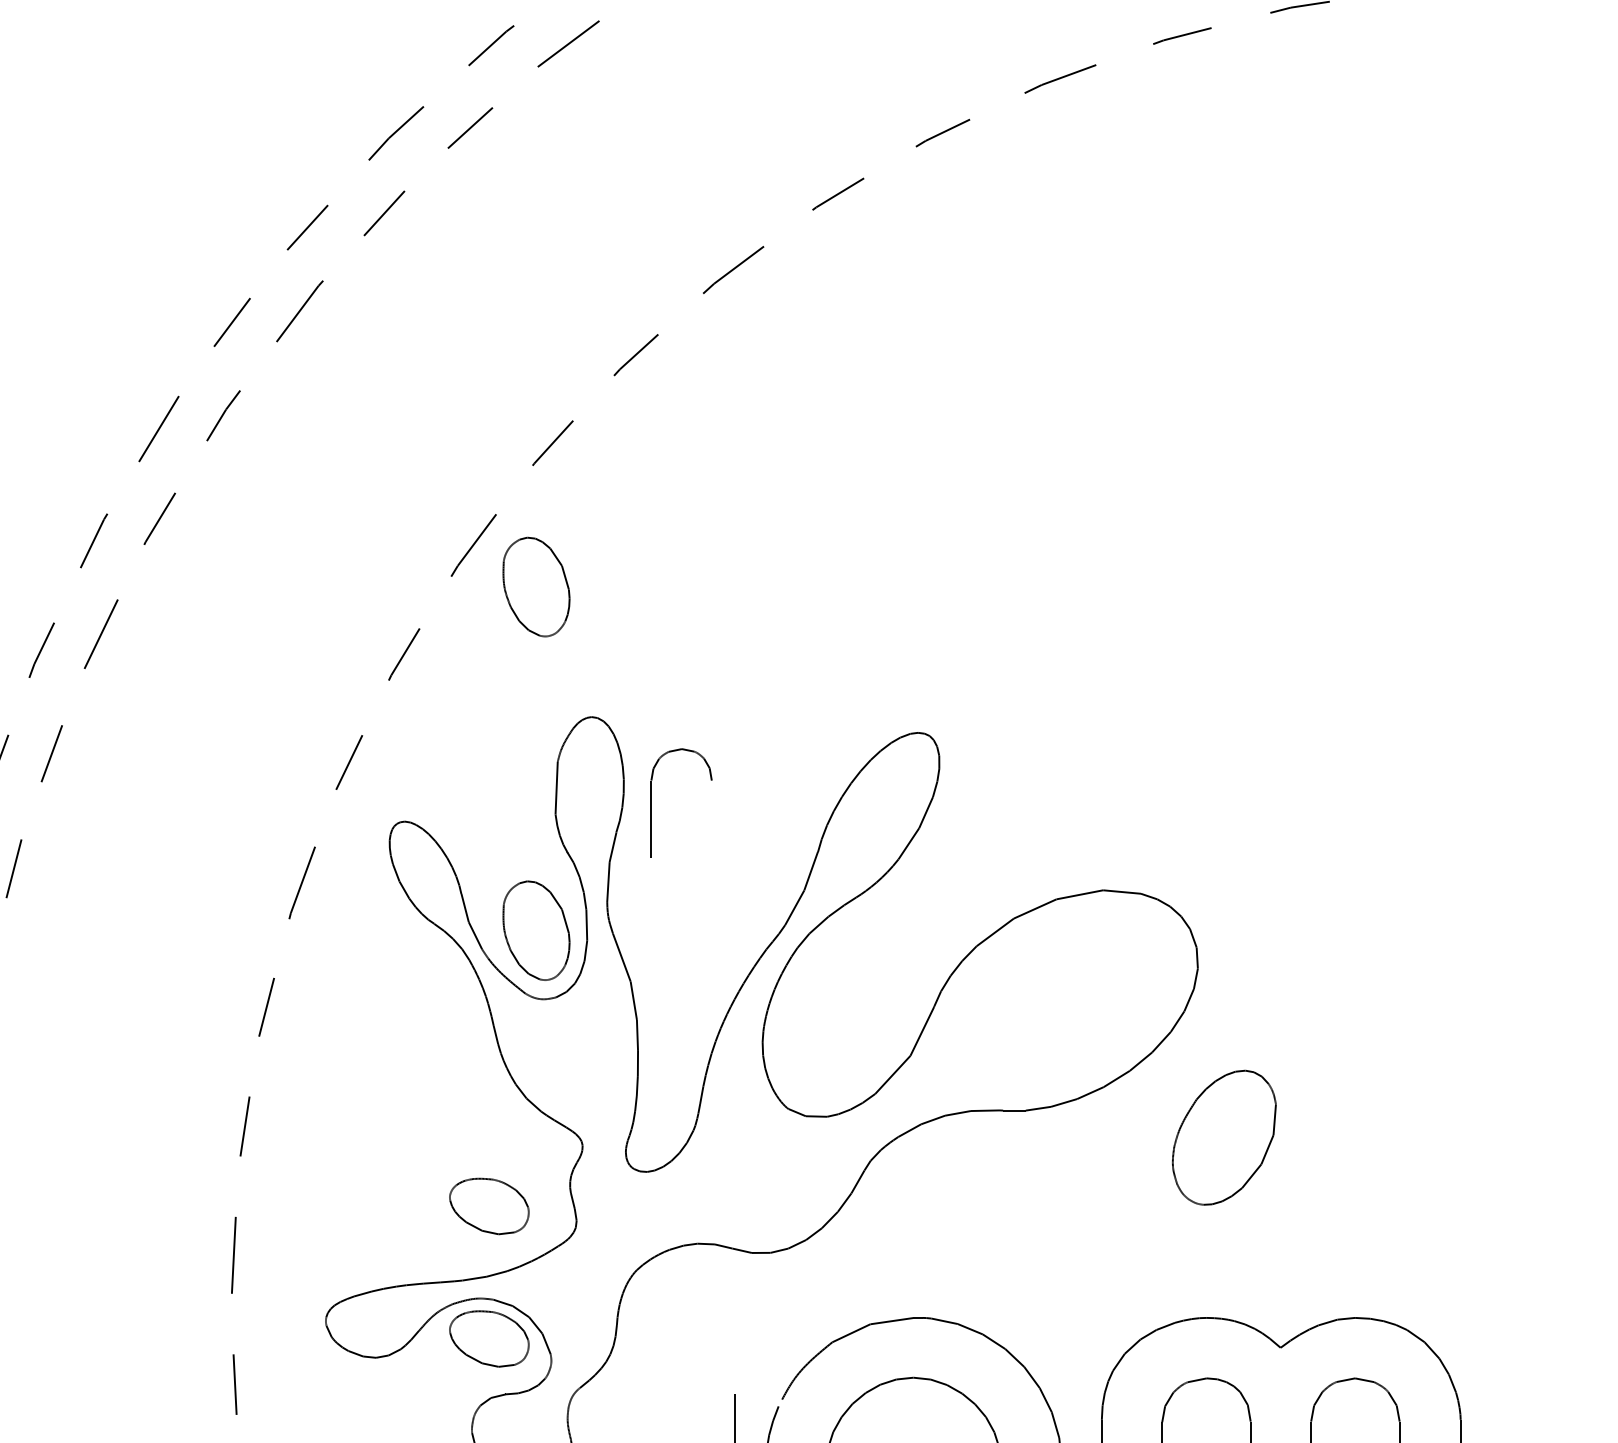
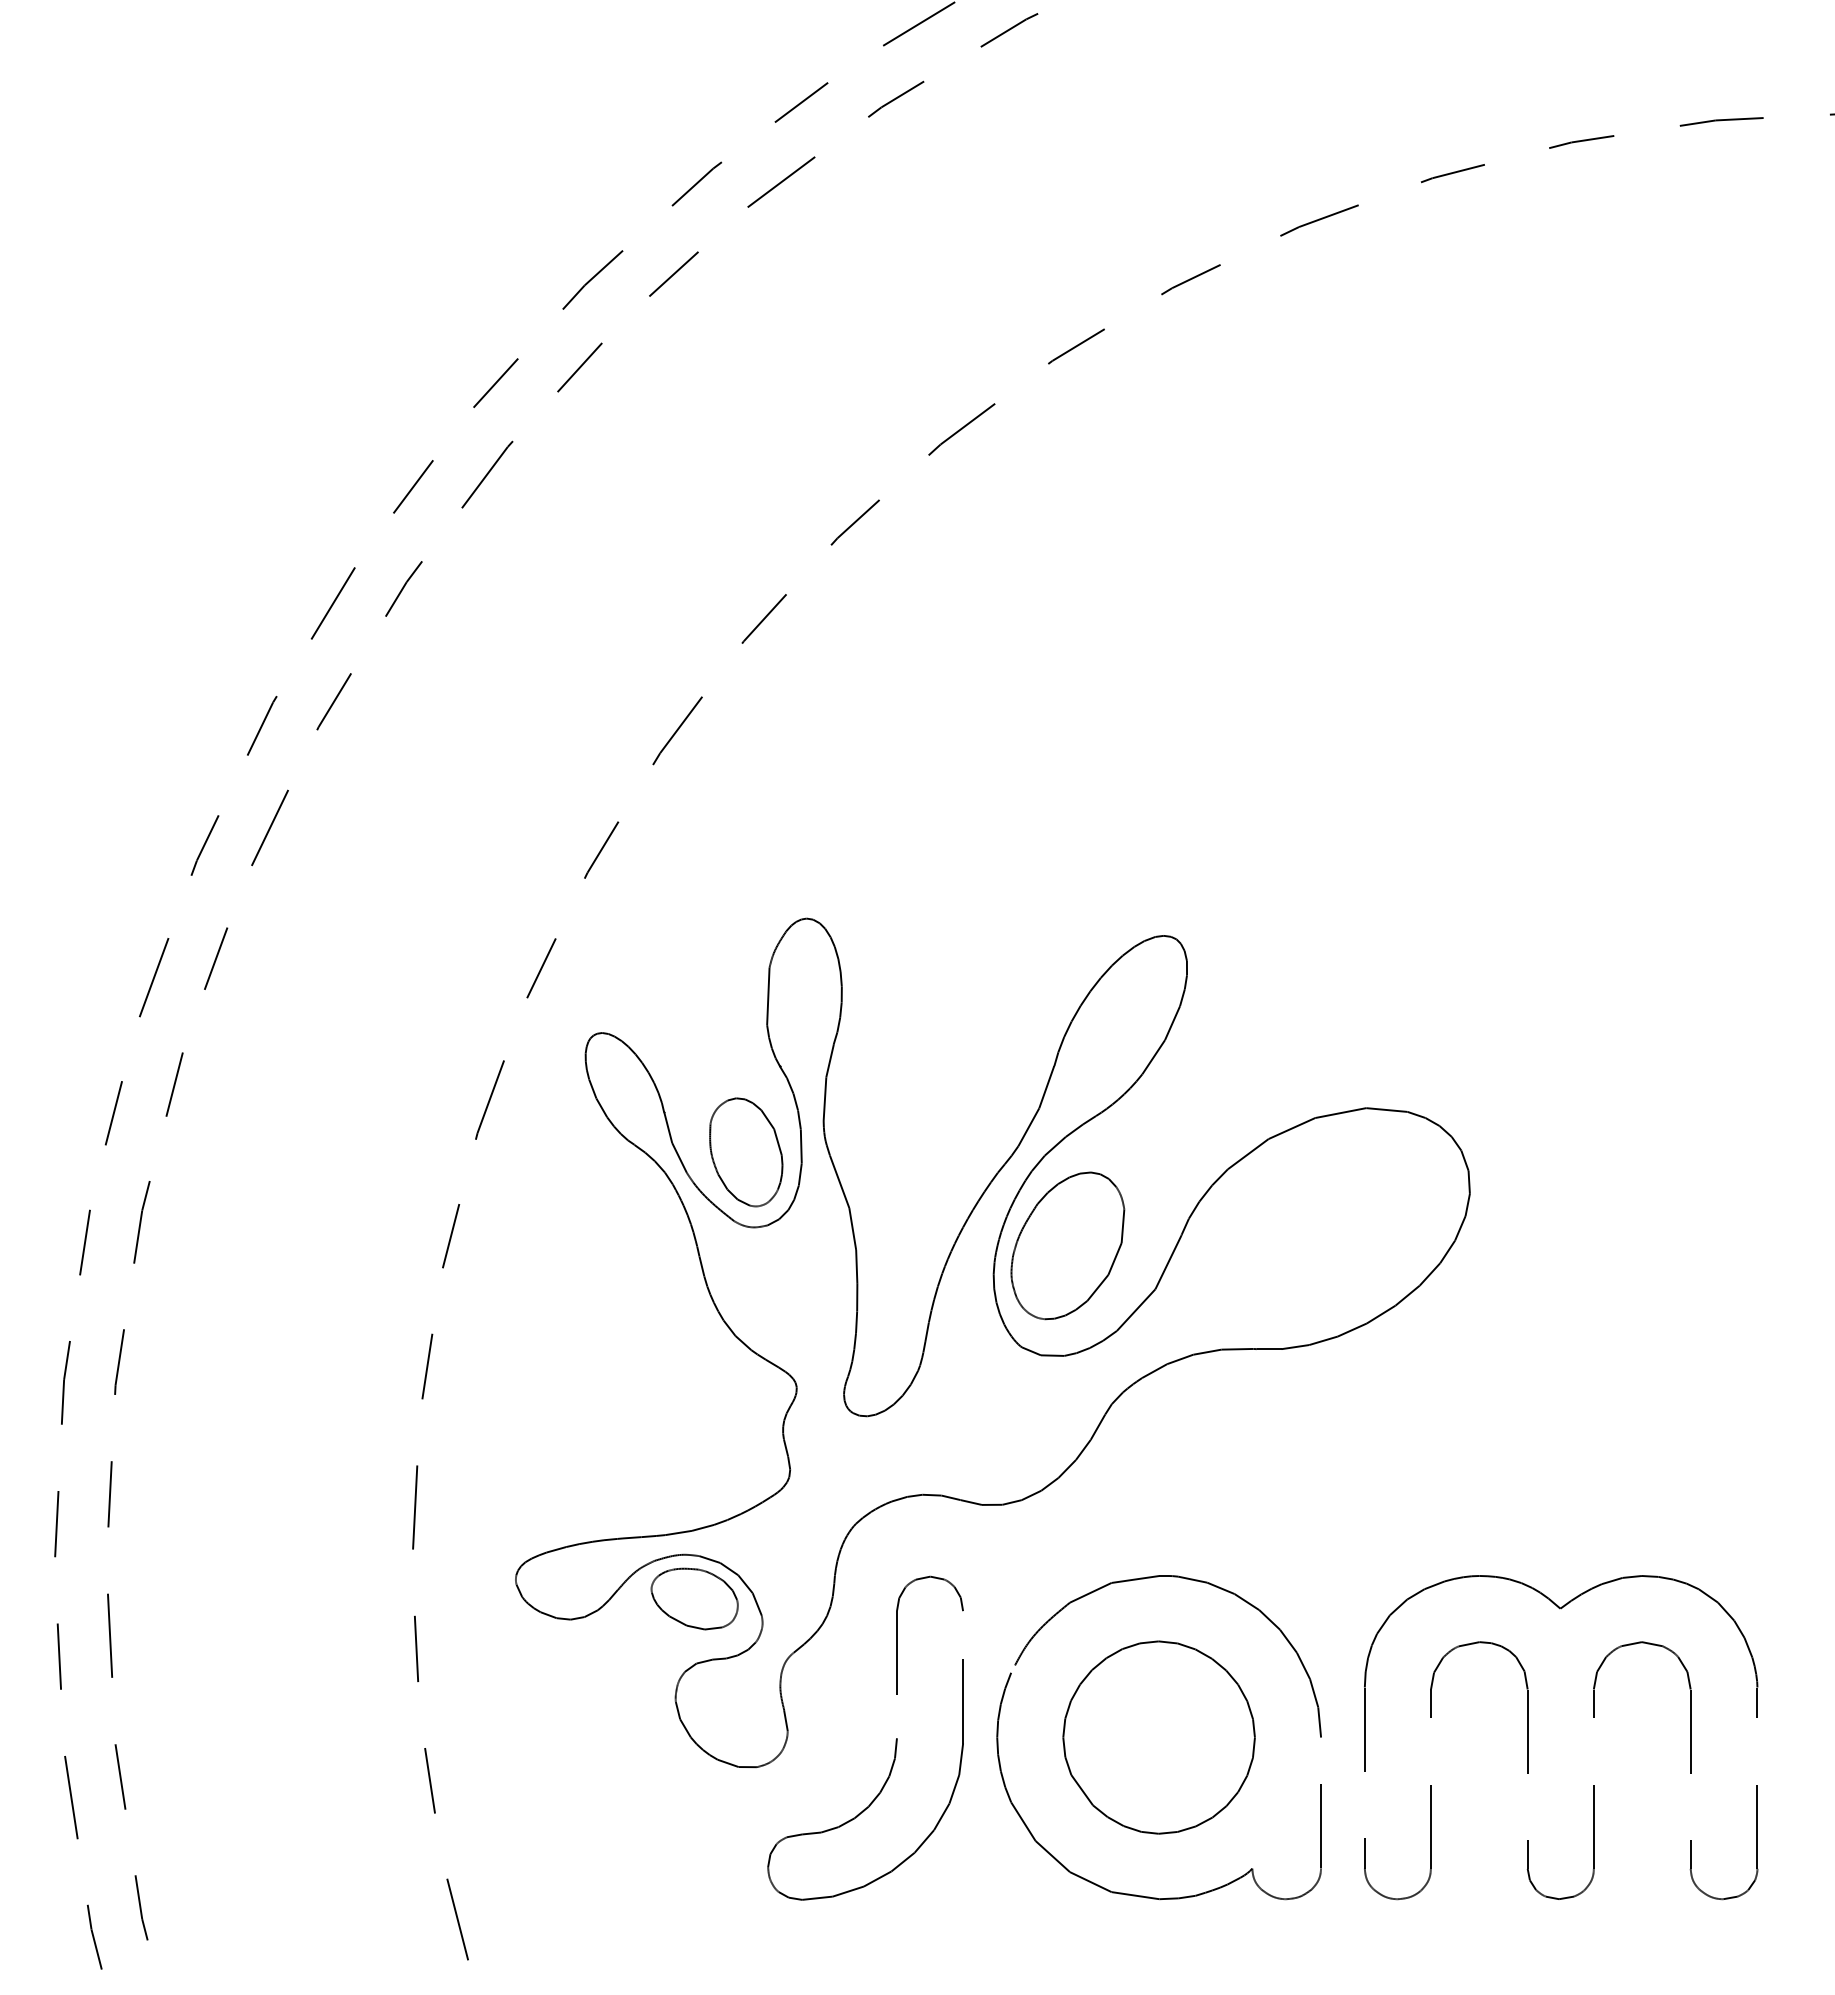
part: (536, 587) -> (746, 776), removed
part: (651, 801) -> (897, 1634), moved
part: (1224, 1137) -> (1067, 1245), moved
part: (489, 1205) -> (694, 1453), removed

